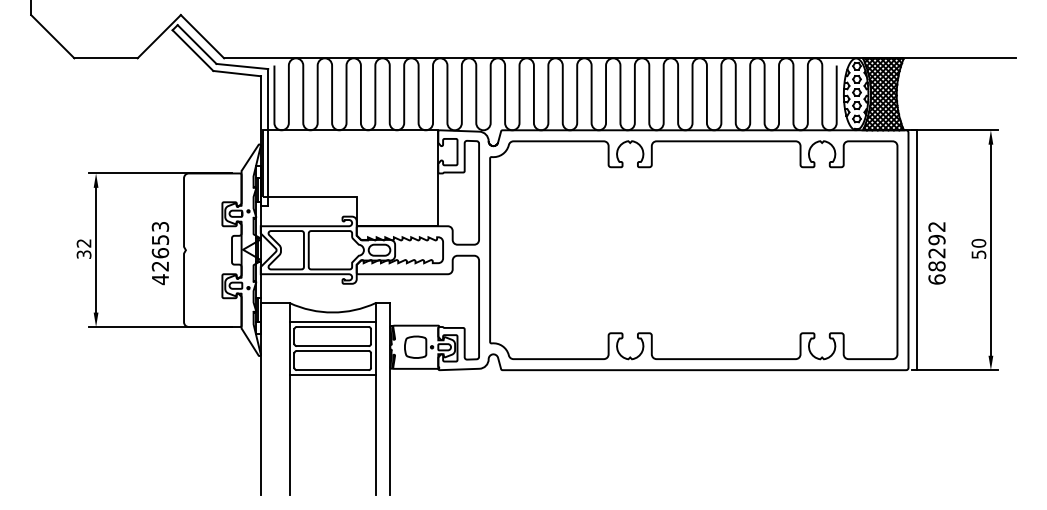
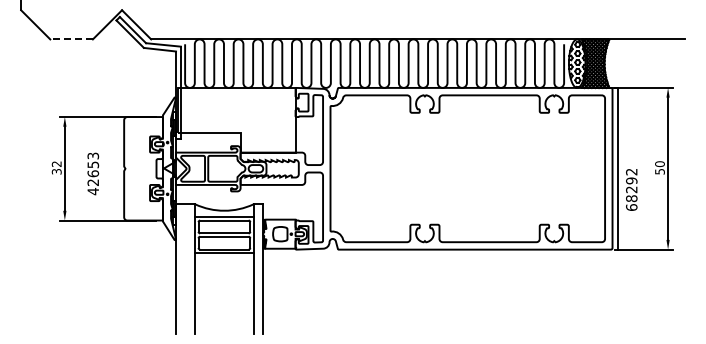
line: (105, 58) -> (71, 39), solid -> dashed
text: (160, 252) -> (93, 173), moved
text: (936, 252) -> (631, 189), moved

